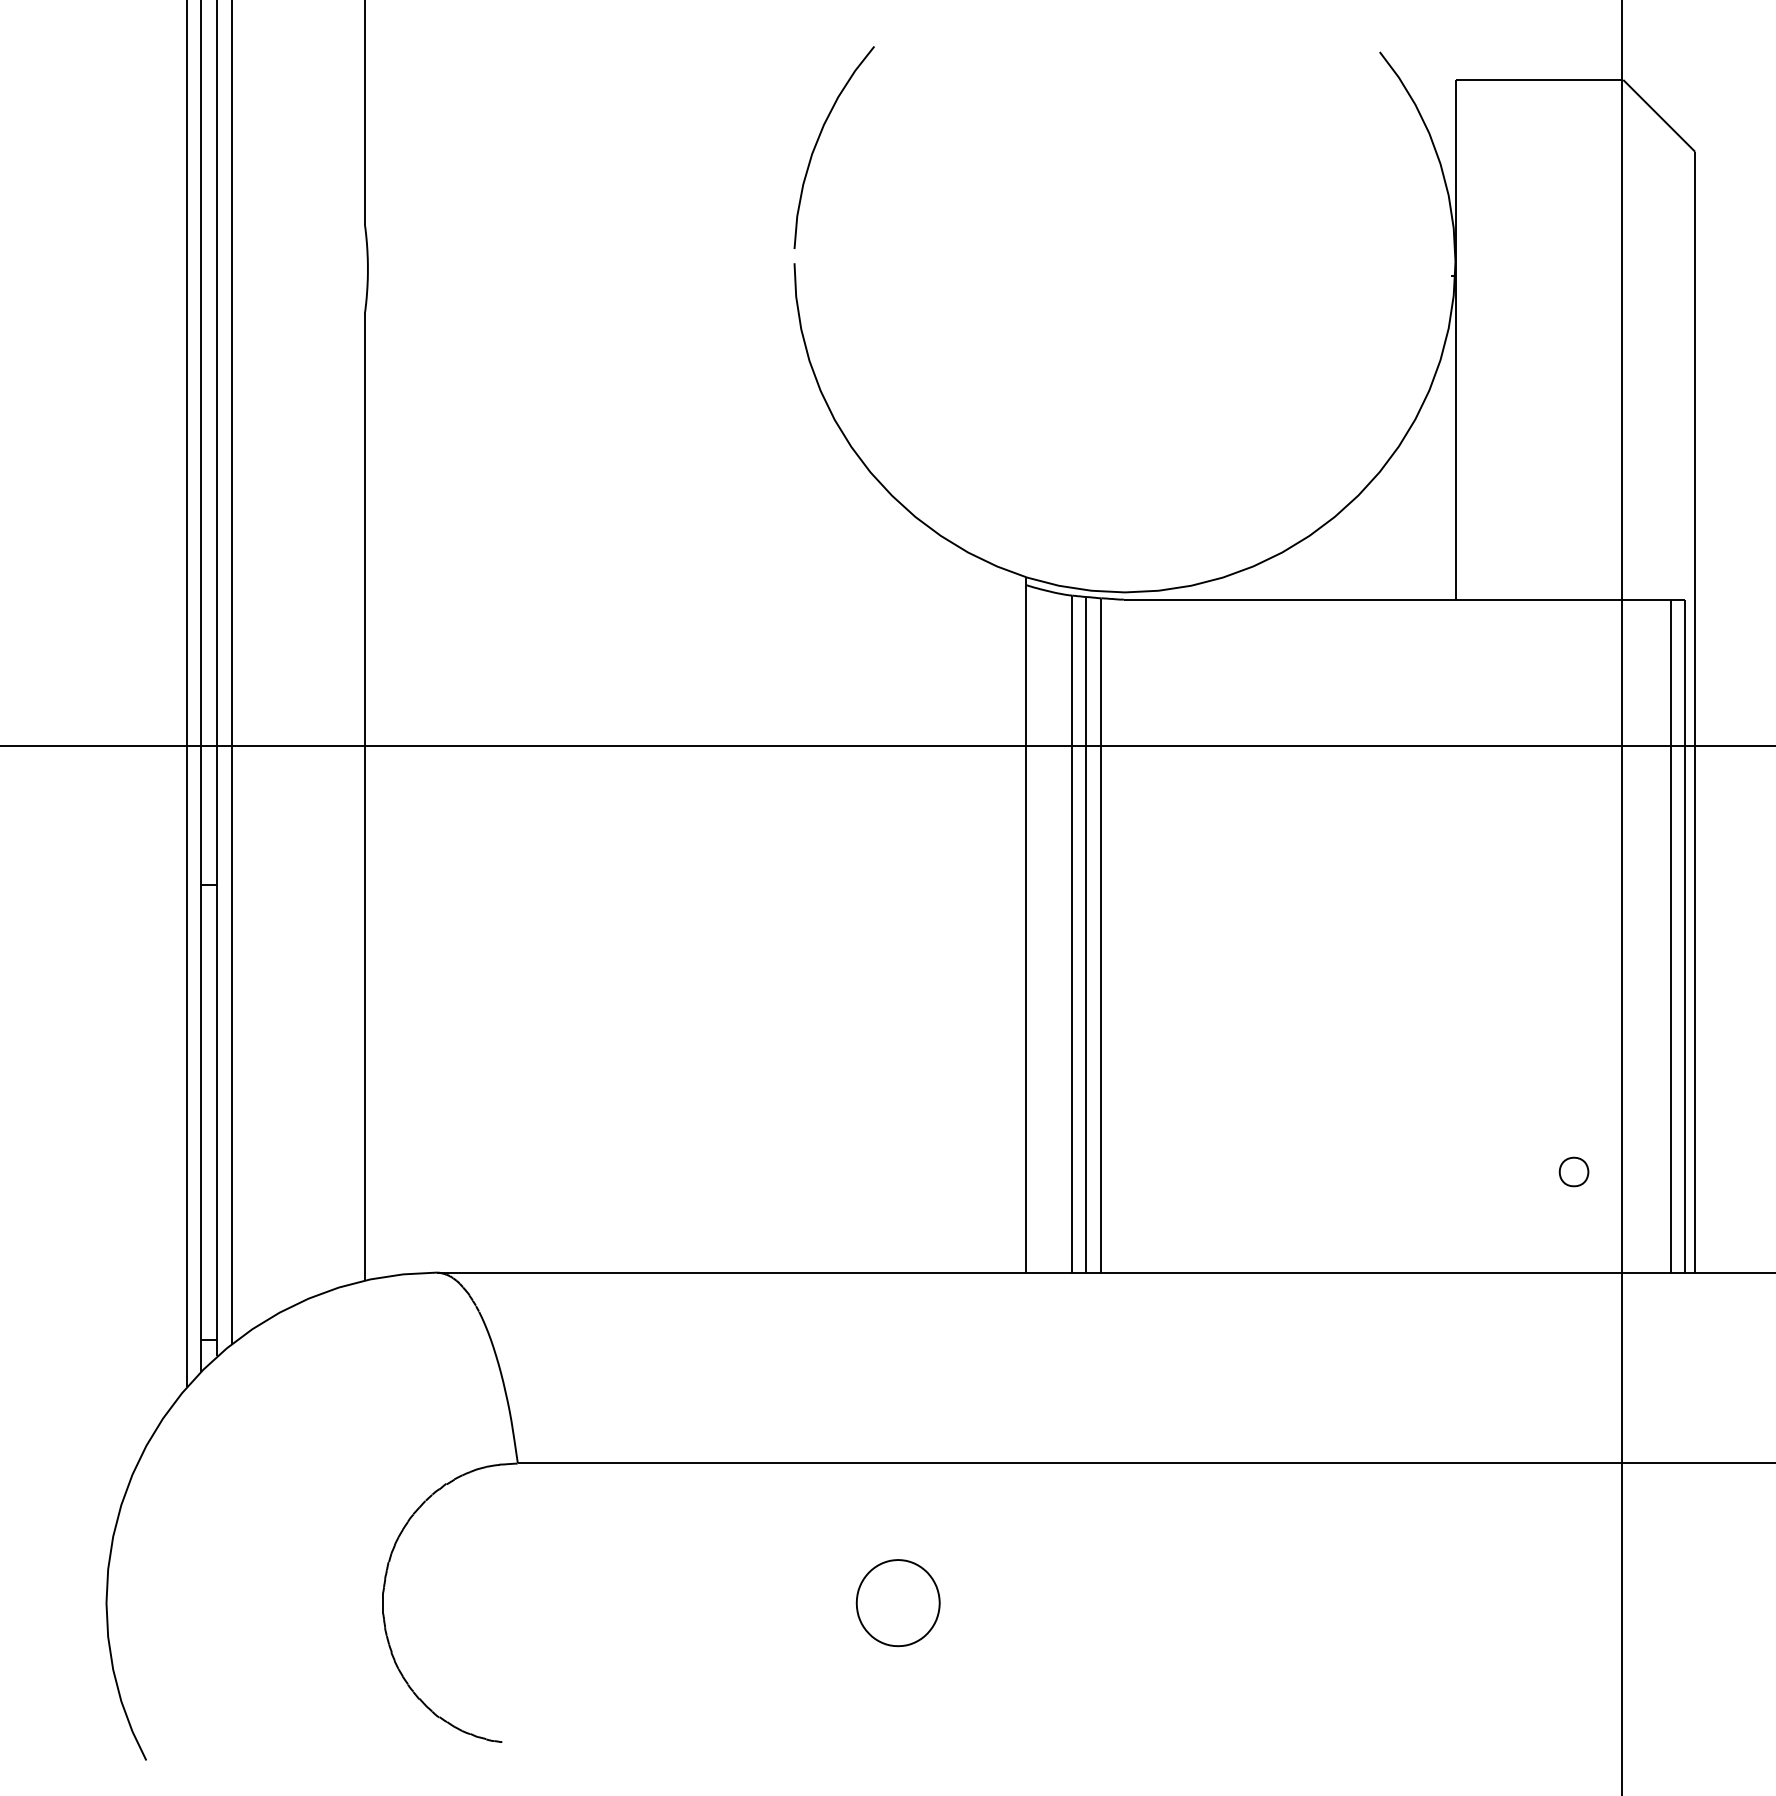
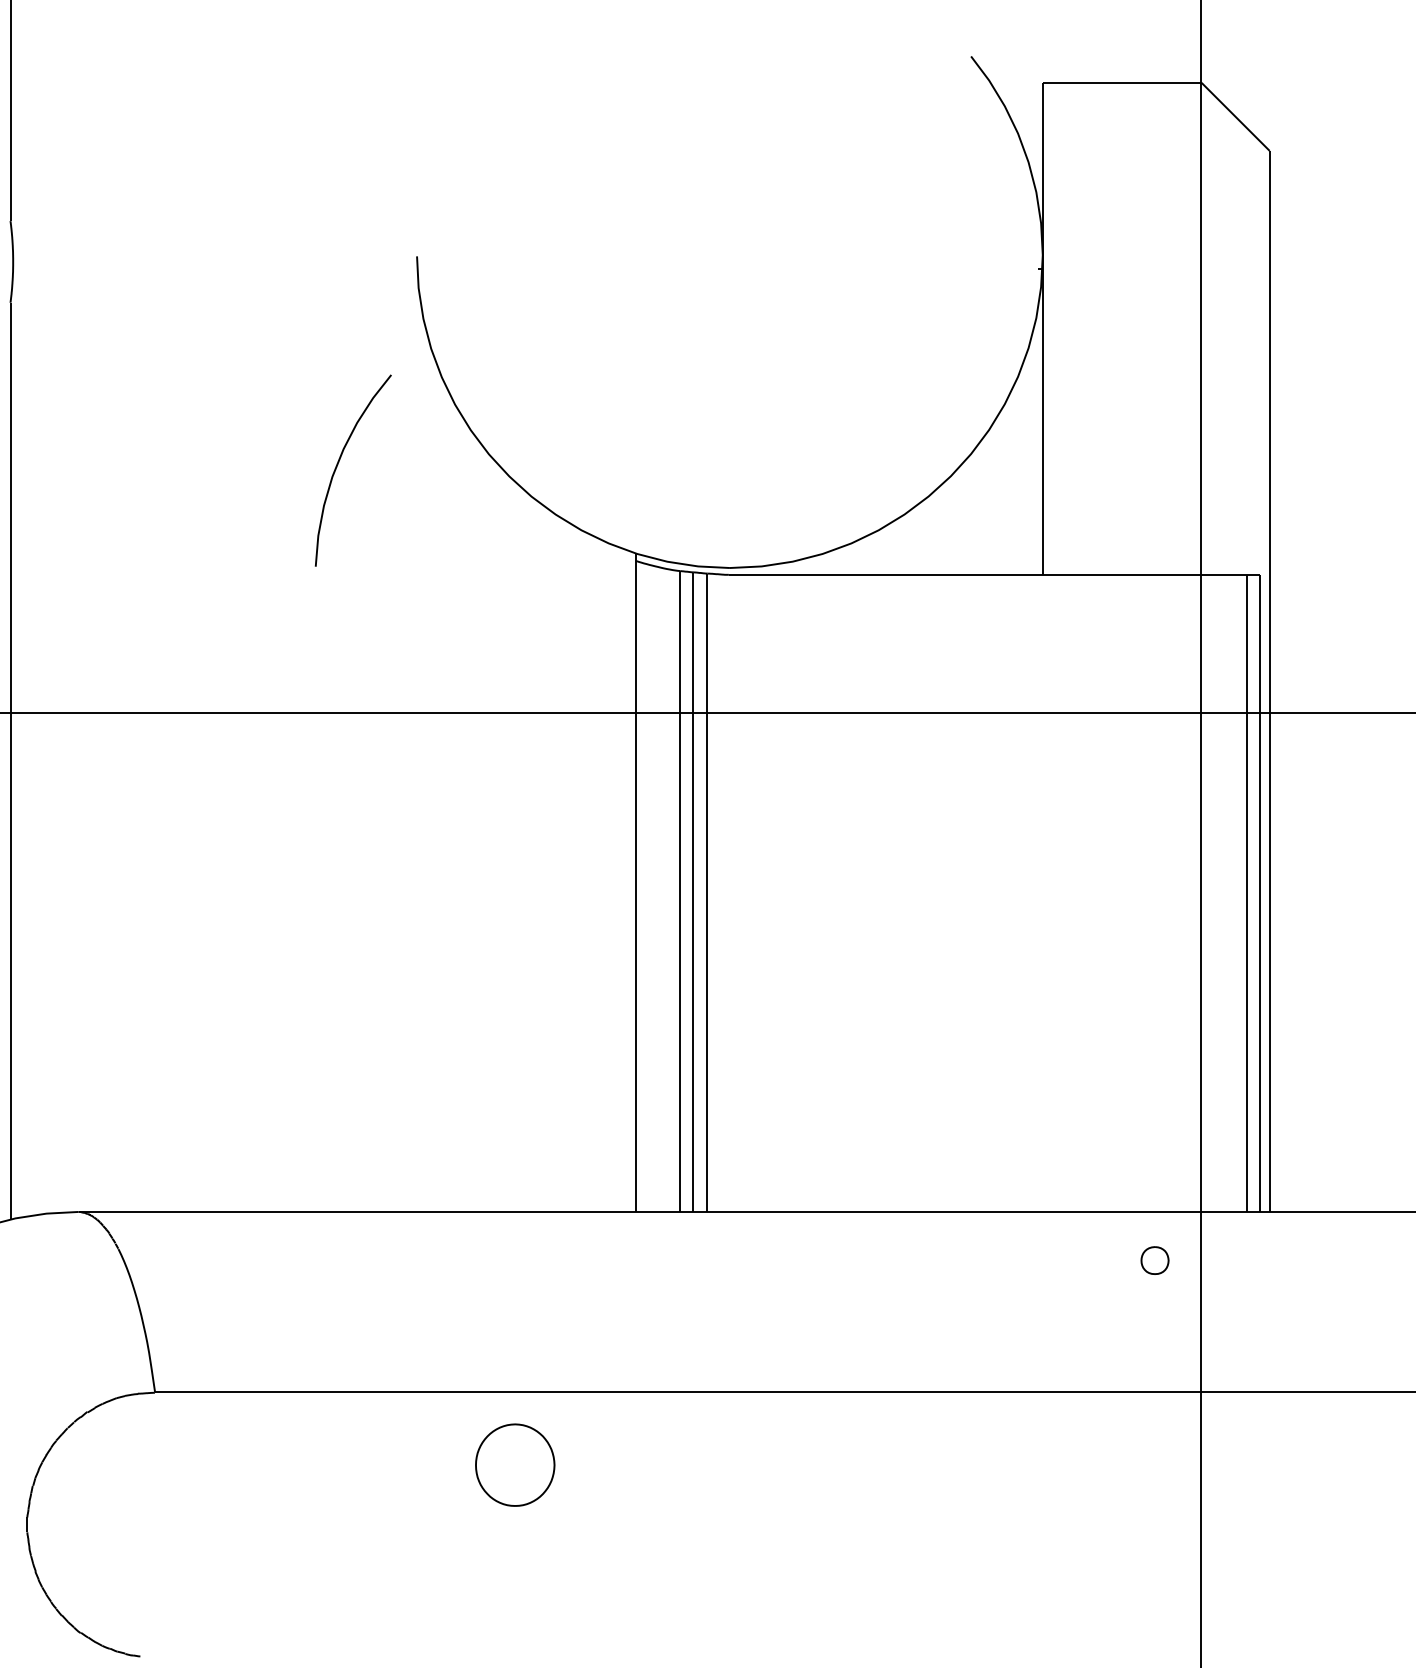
curve: (818, 141) -> (338, 464), moved
part: (1573, 1171) -> (1154, 1260), moved
part: (897, 1603) -> (514, 1465), moved

